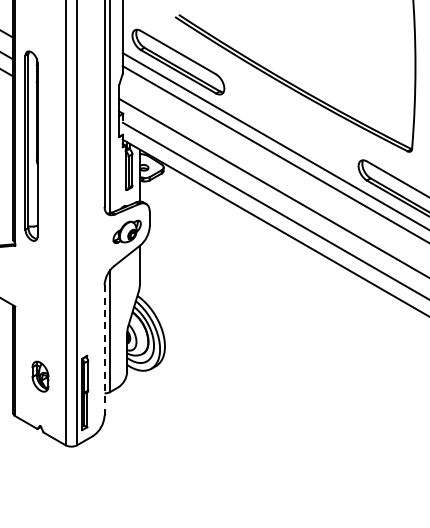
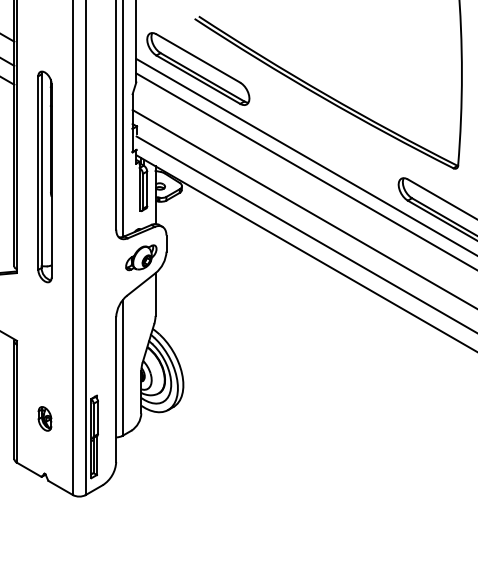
part: (31, 145) -> (44, 176), moved
line: (104, 350) -> (116, 389), dashed -> solid
part: (40, 376) -> (44, 418), size x0.71

